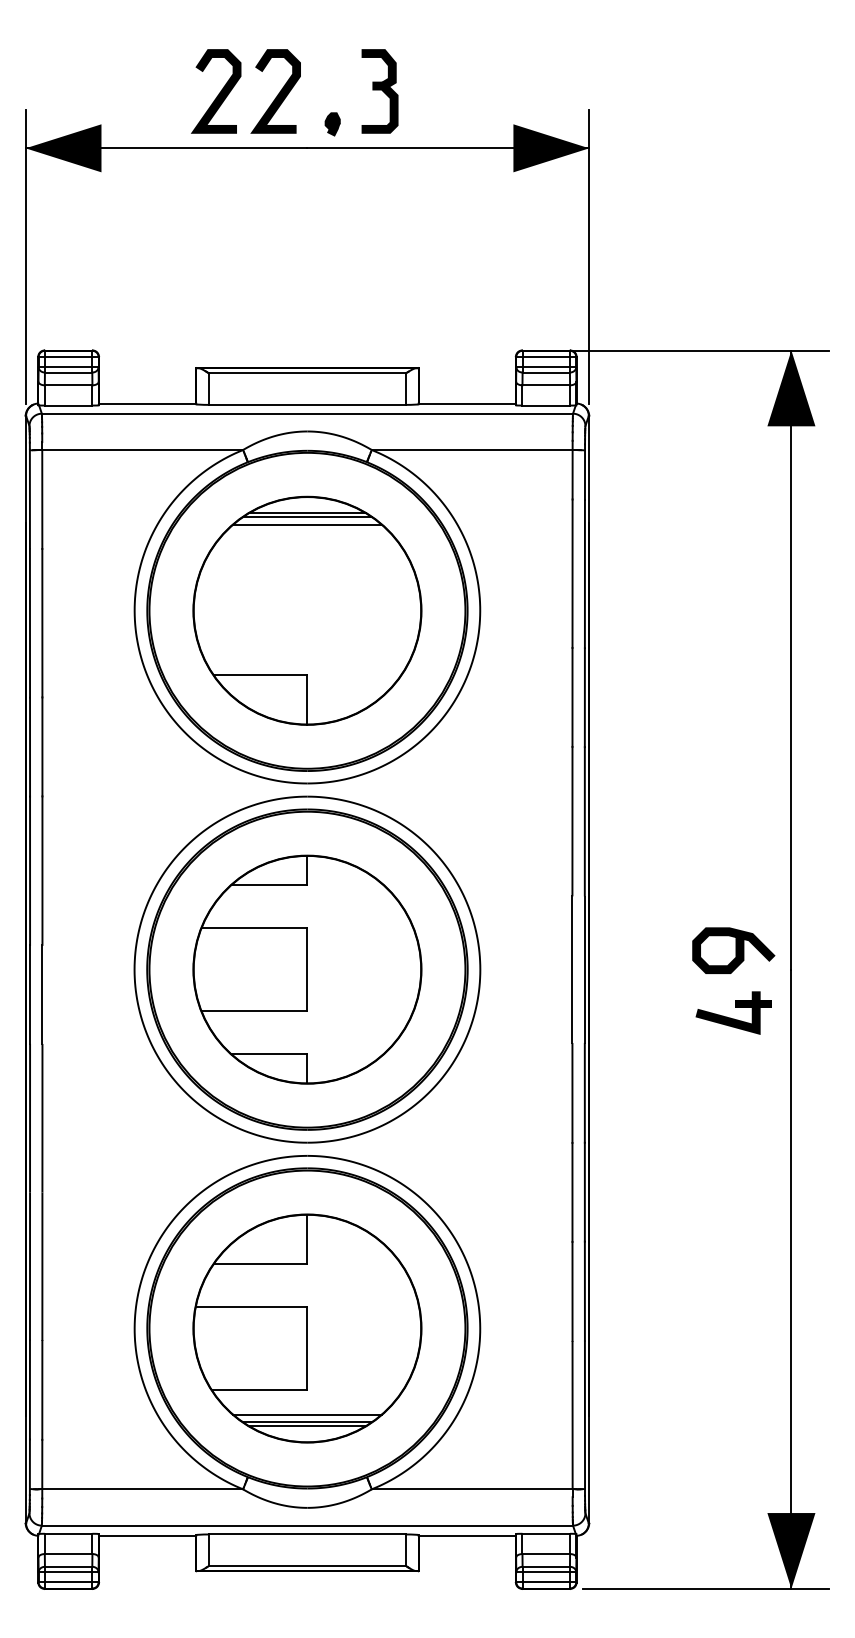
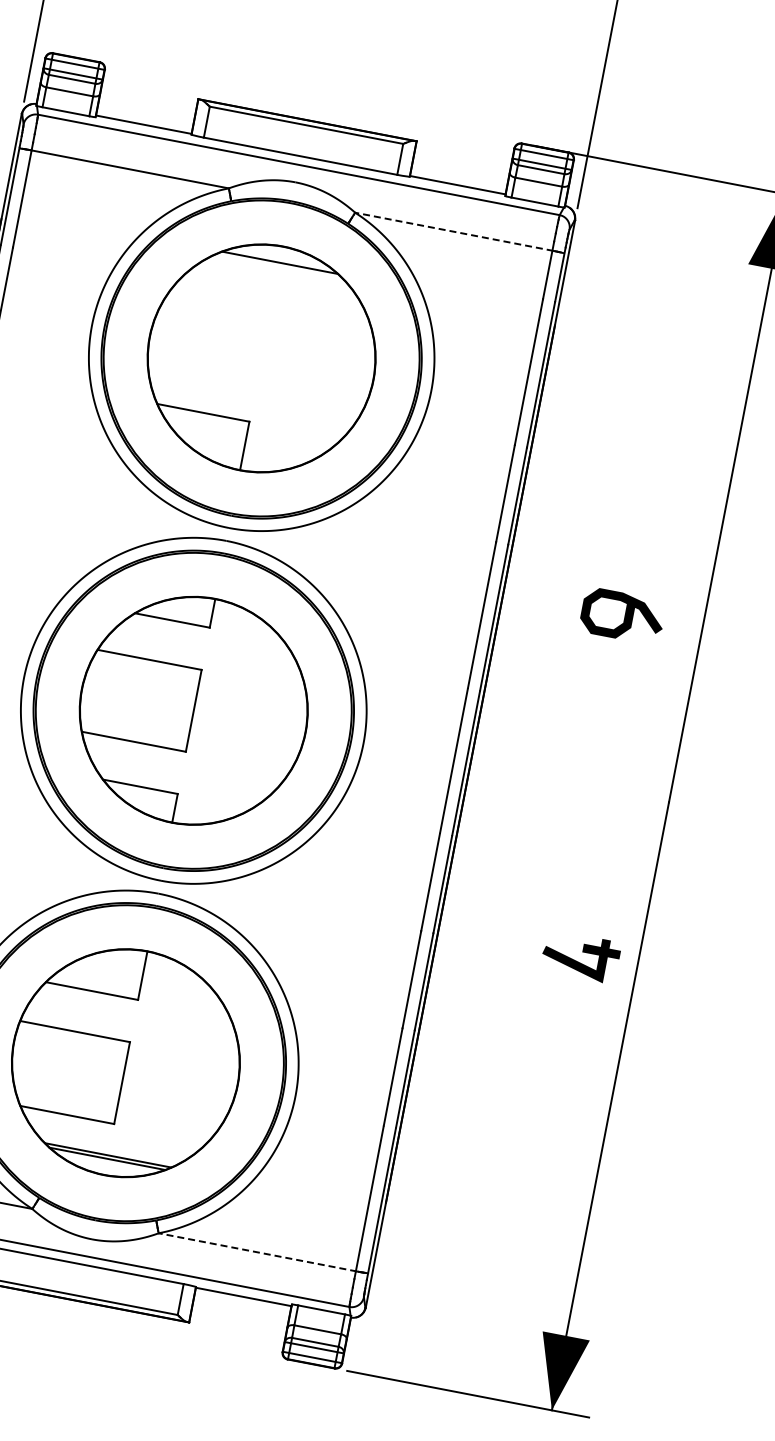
line: (472, 450) -> (454, 232), solid -> dashed
line: (307, 517) -> (279, 266), removed
line: (307, 524) -> (278, 273), removed
curve: (735, 950) -> (624, 616), moved
part: (733, 1012) -> (580, 956), moved
line: (307, 1414) -> (109, 1147), removed
line: (472, 1489) -> (257, 1252), solid -> dashed

